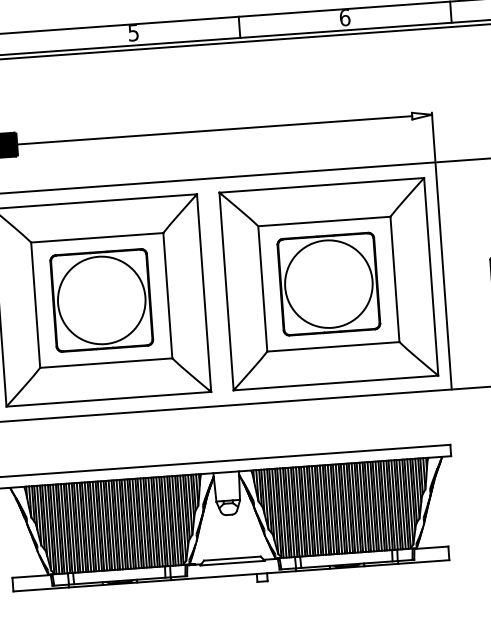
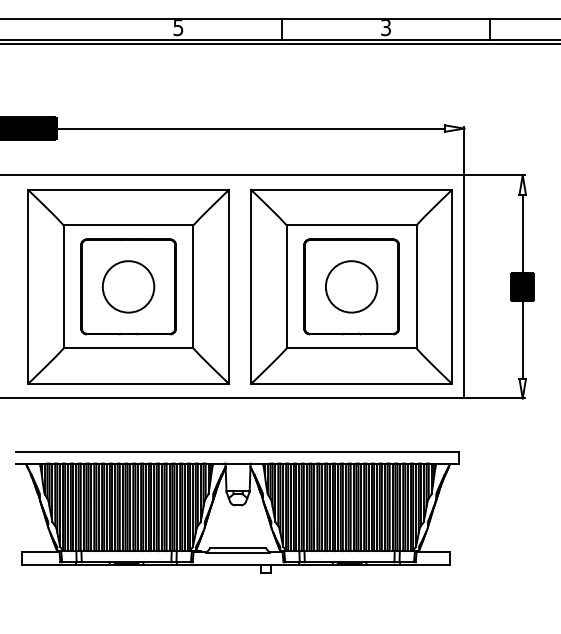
text: (345, 18) -> (386, 28), 6 -> 3
circle: (328, 283) -> (351, 286), size x0.6
circle: (101, 300) -> (128, 286), size x0.6

